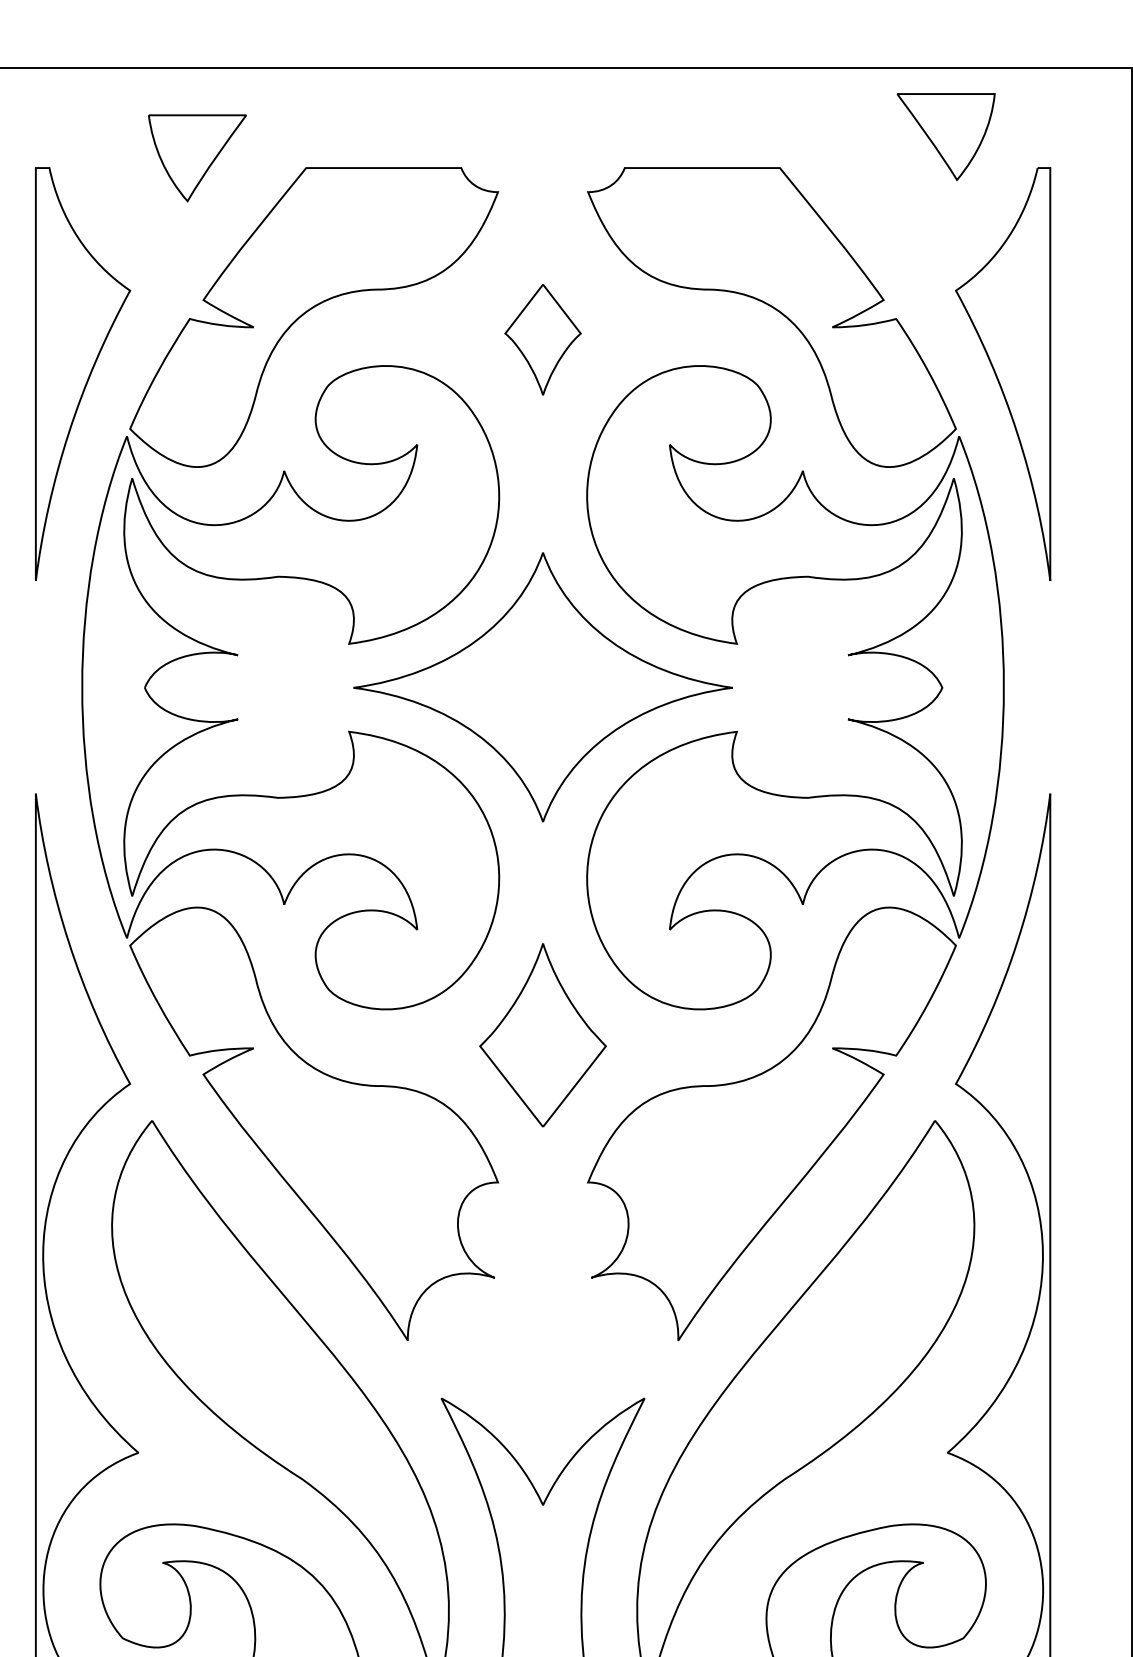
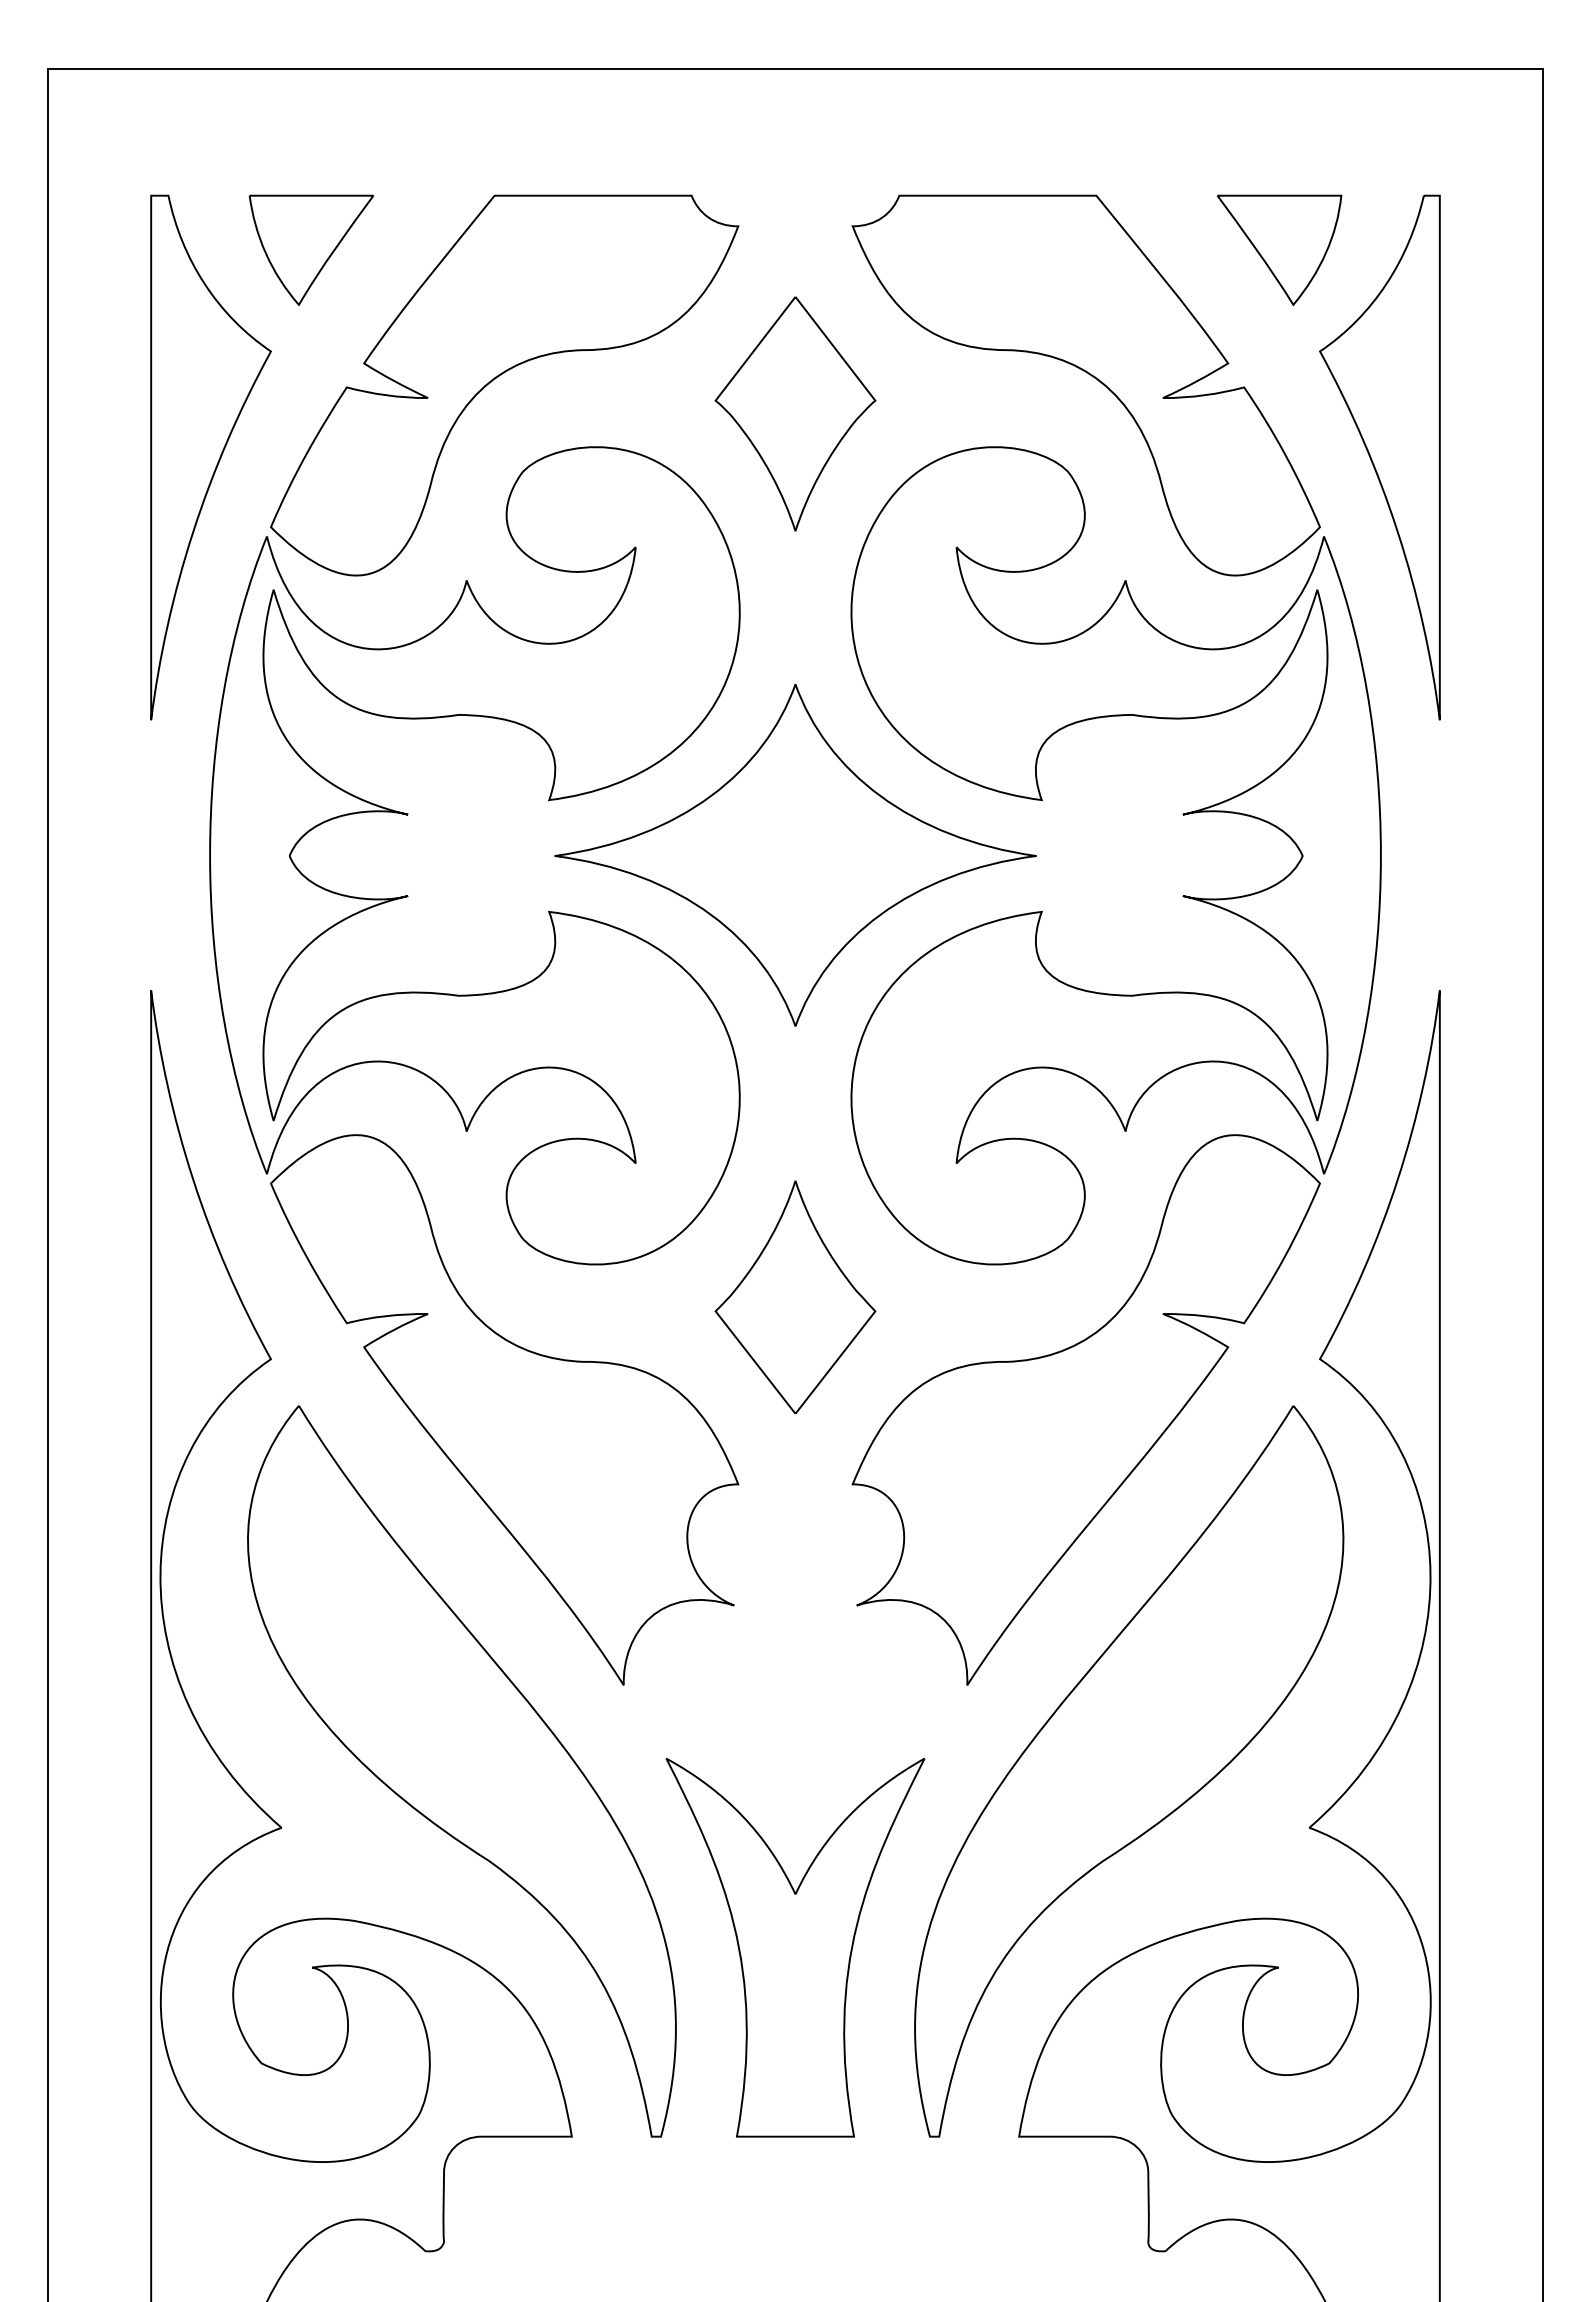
part: (946, 137) -> (1279, 250), moved
part: (196, 158) -> (310, 250), moved
part: (543, 339) -> (795, 413), size x1.67

